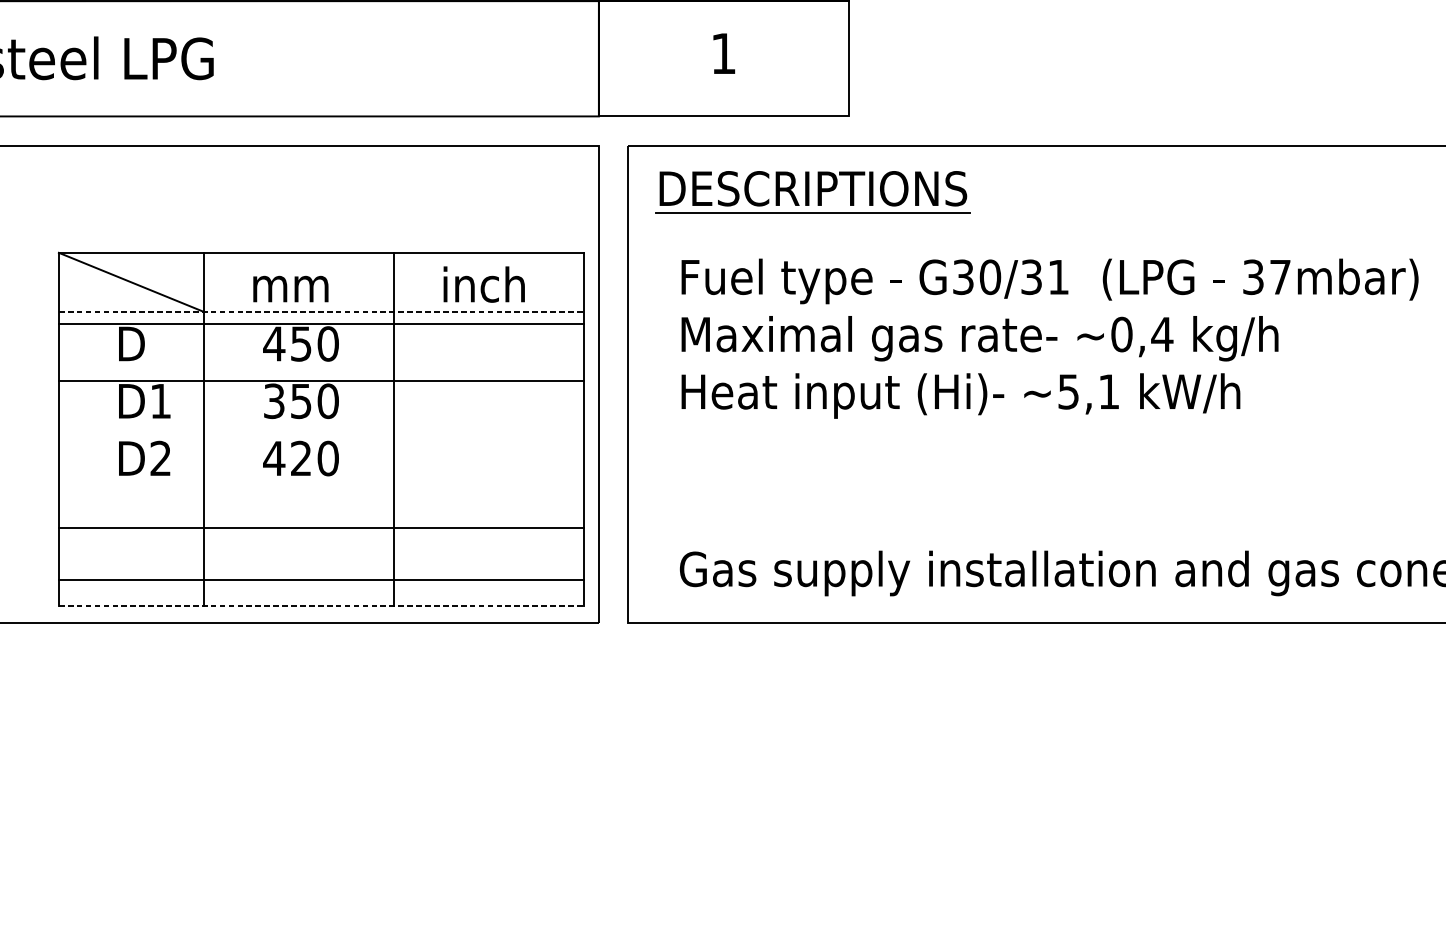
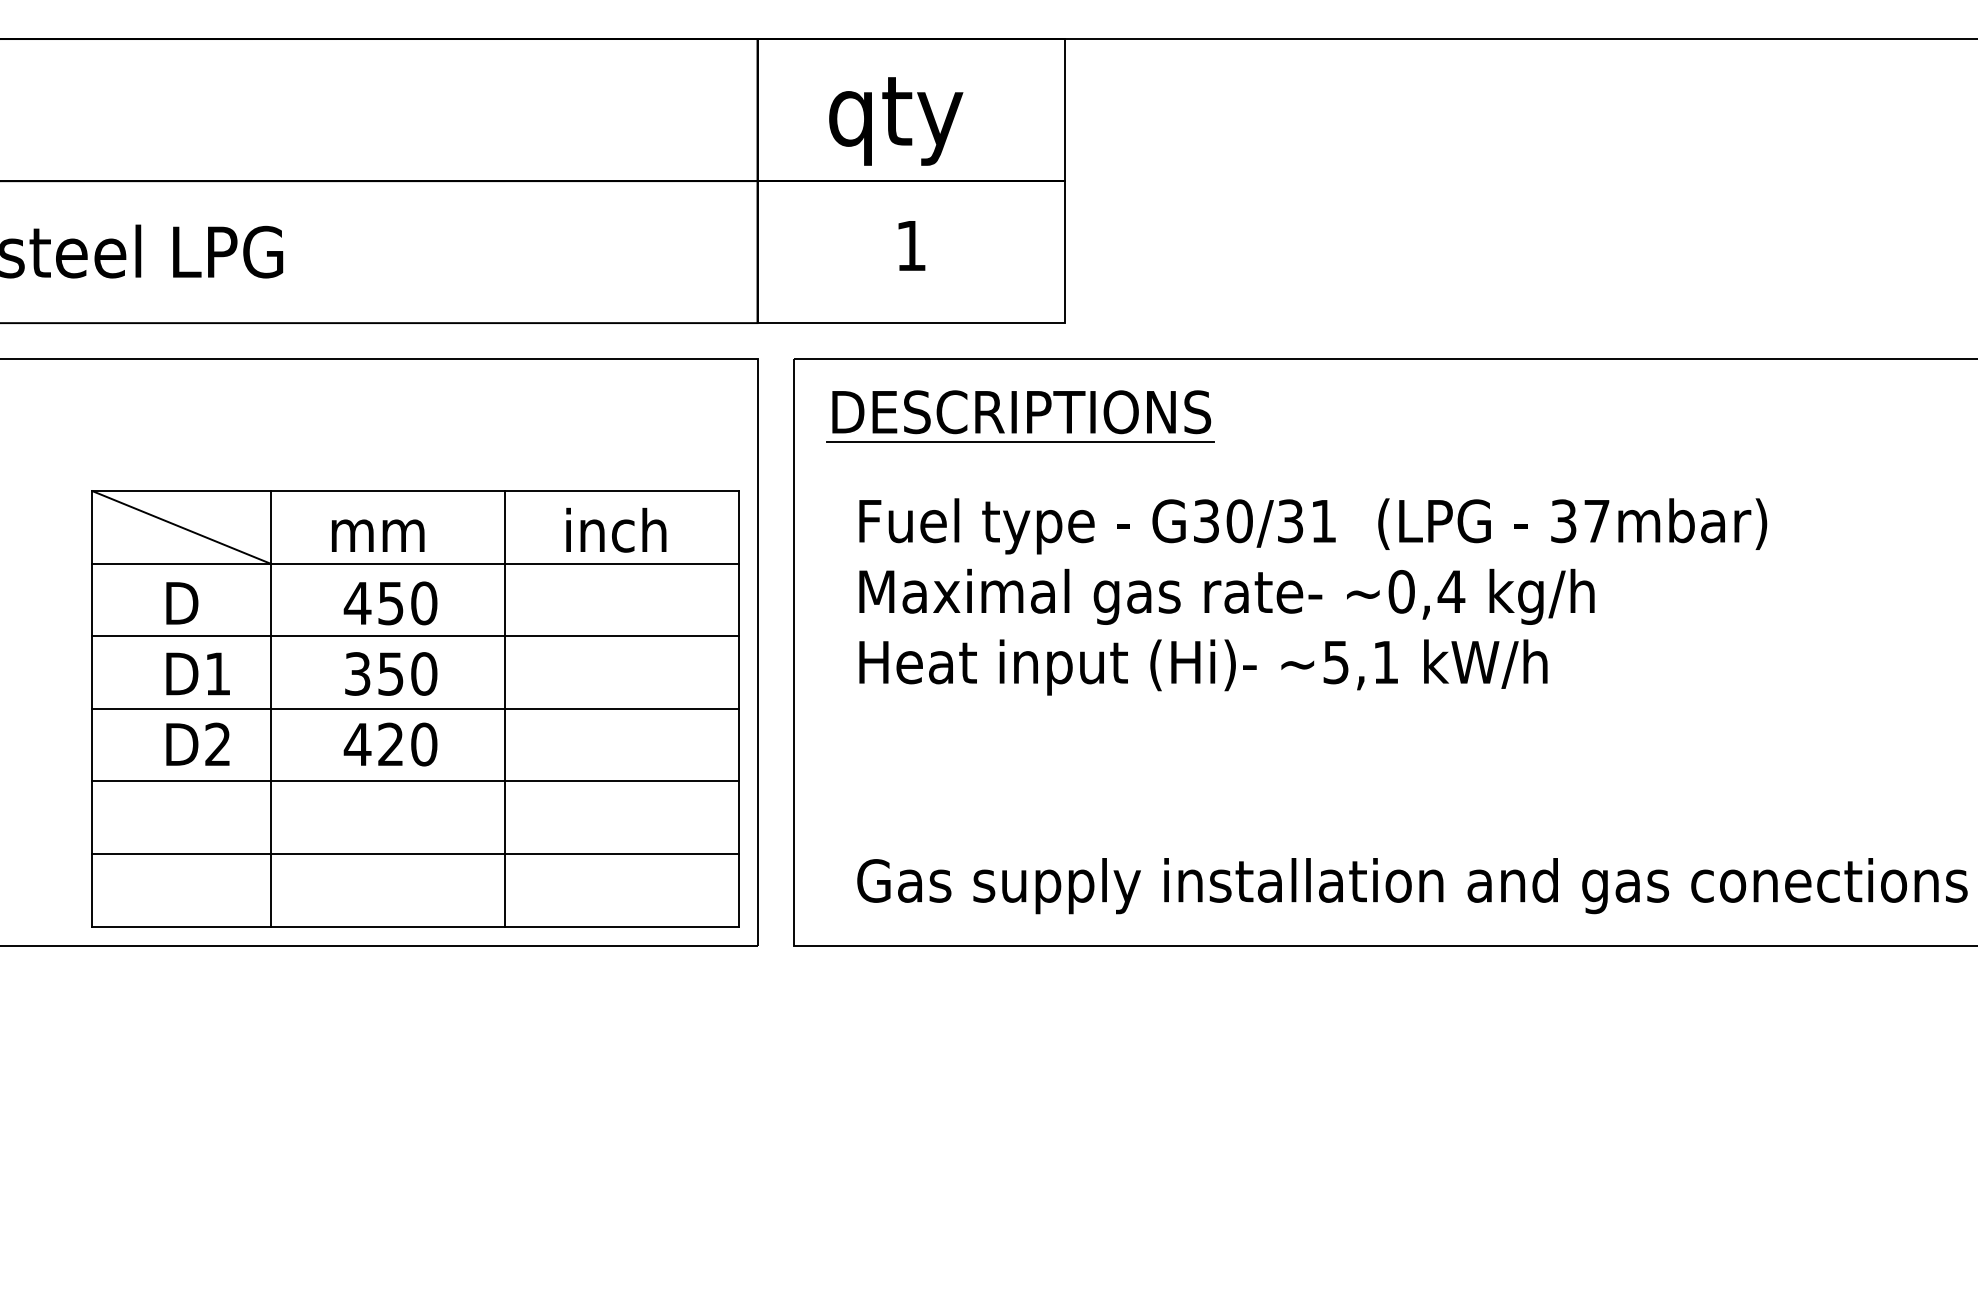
line: (322, 311) -> (416, 563), dashed -> solid
line: (321, 323) -> (415, 636), moved
line: (321, 380) -> (415, 708), moved
line: (321, 528) -> (415, 781), moved
line: (321, 580) -> (415, 854), moved
line: (322, 606) -> (416, 926), dashed -> solid

